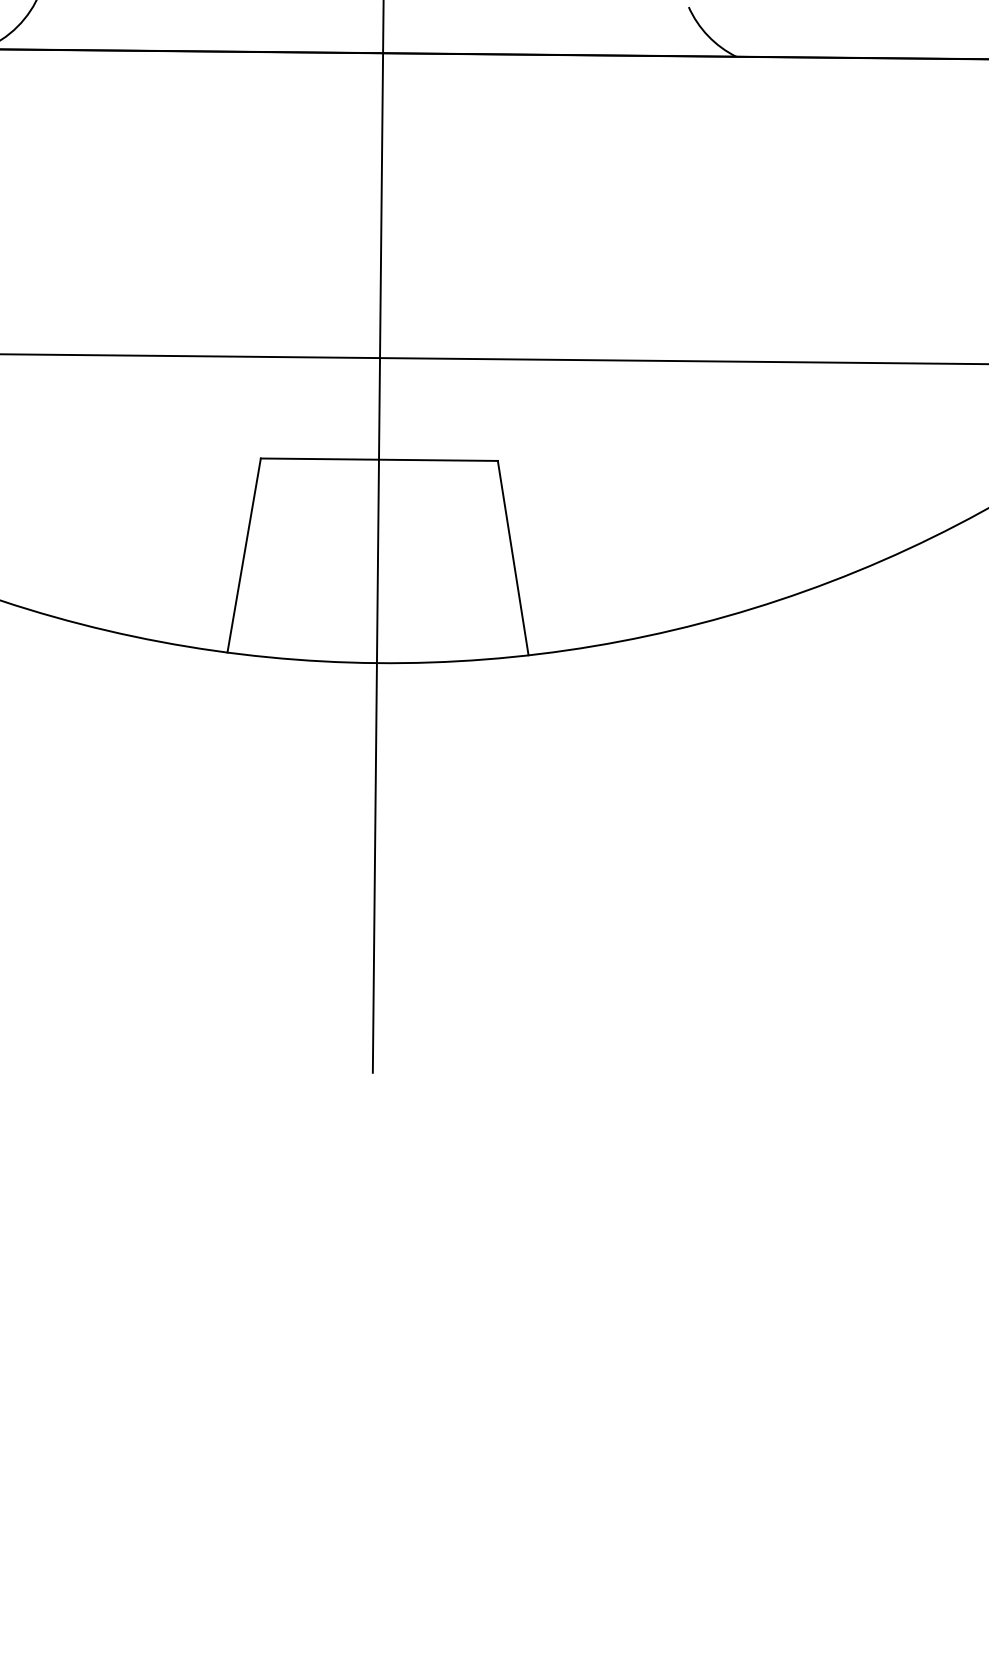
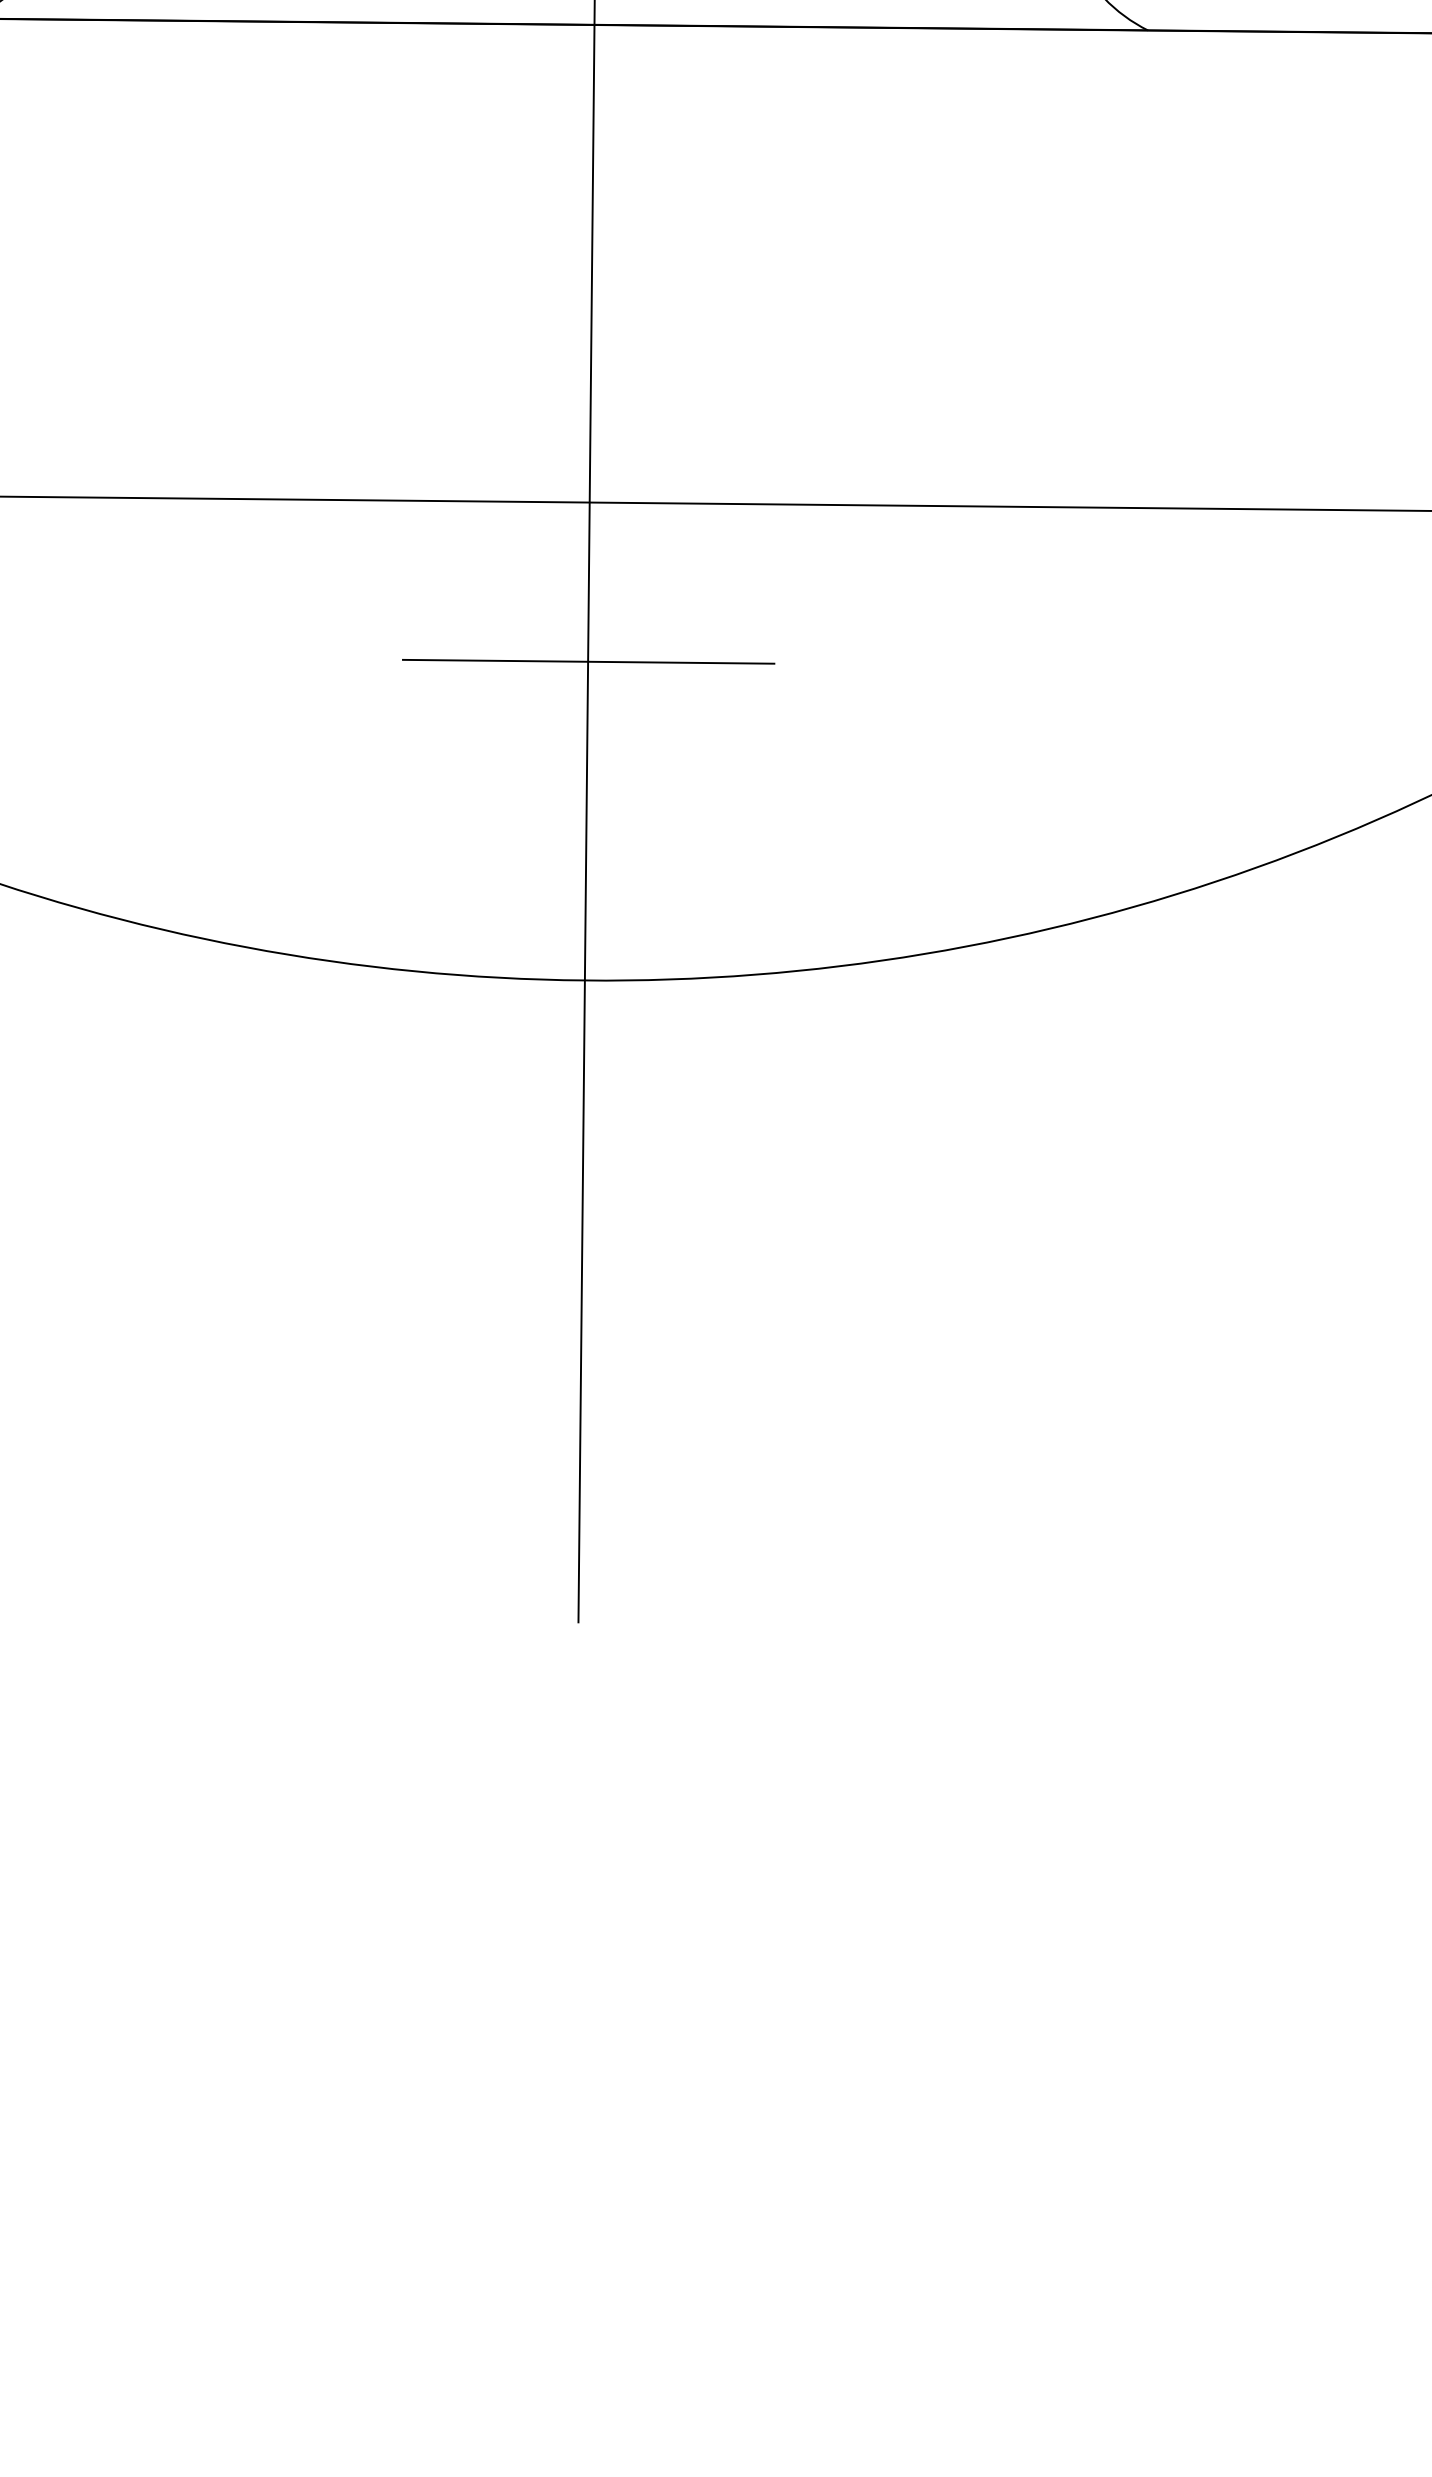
line: (243, 555) -> (375, 811), removed
line: (512, 557) -> (797, 814), removed

